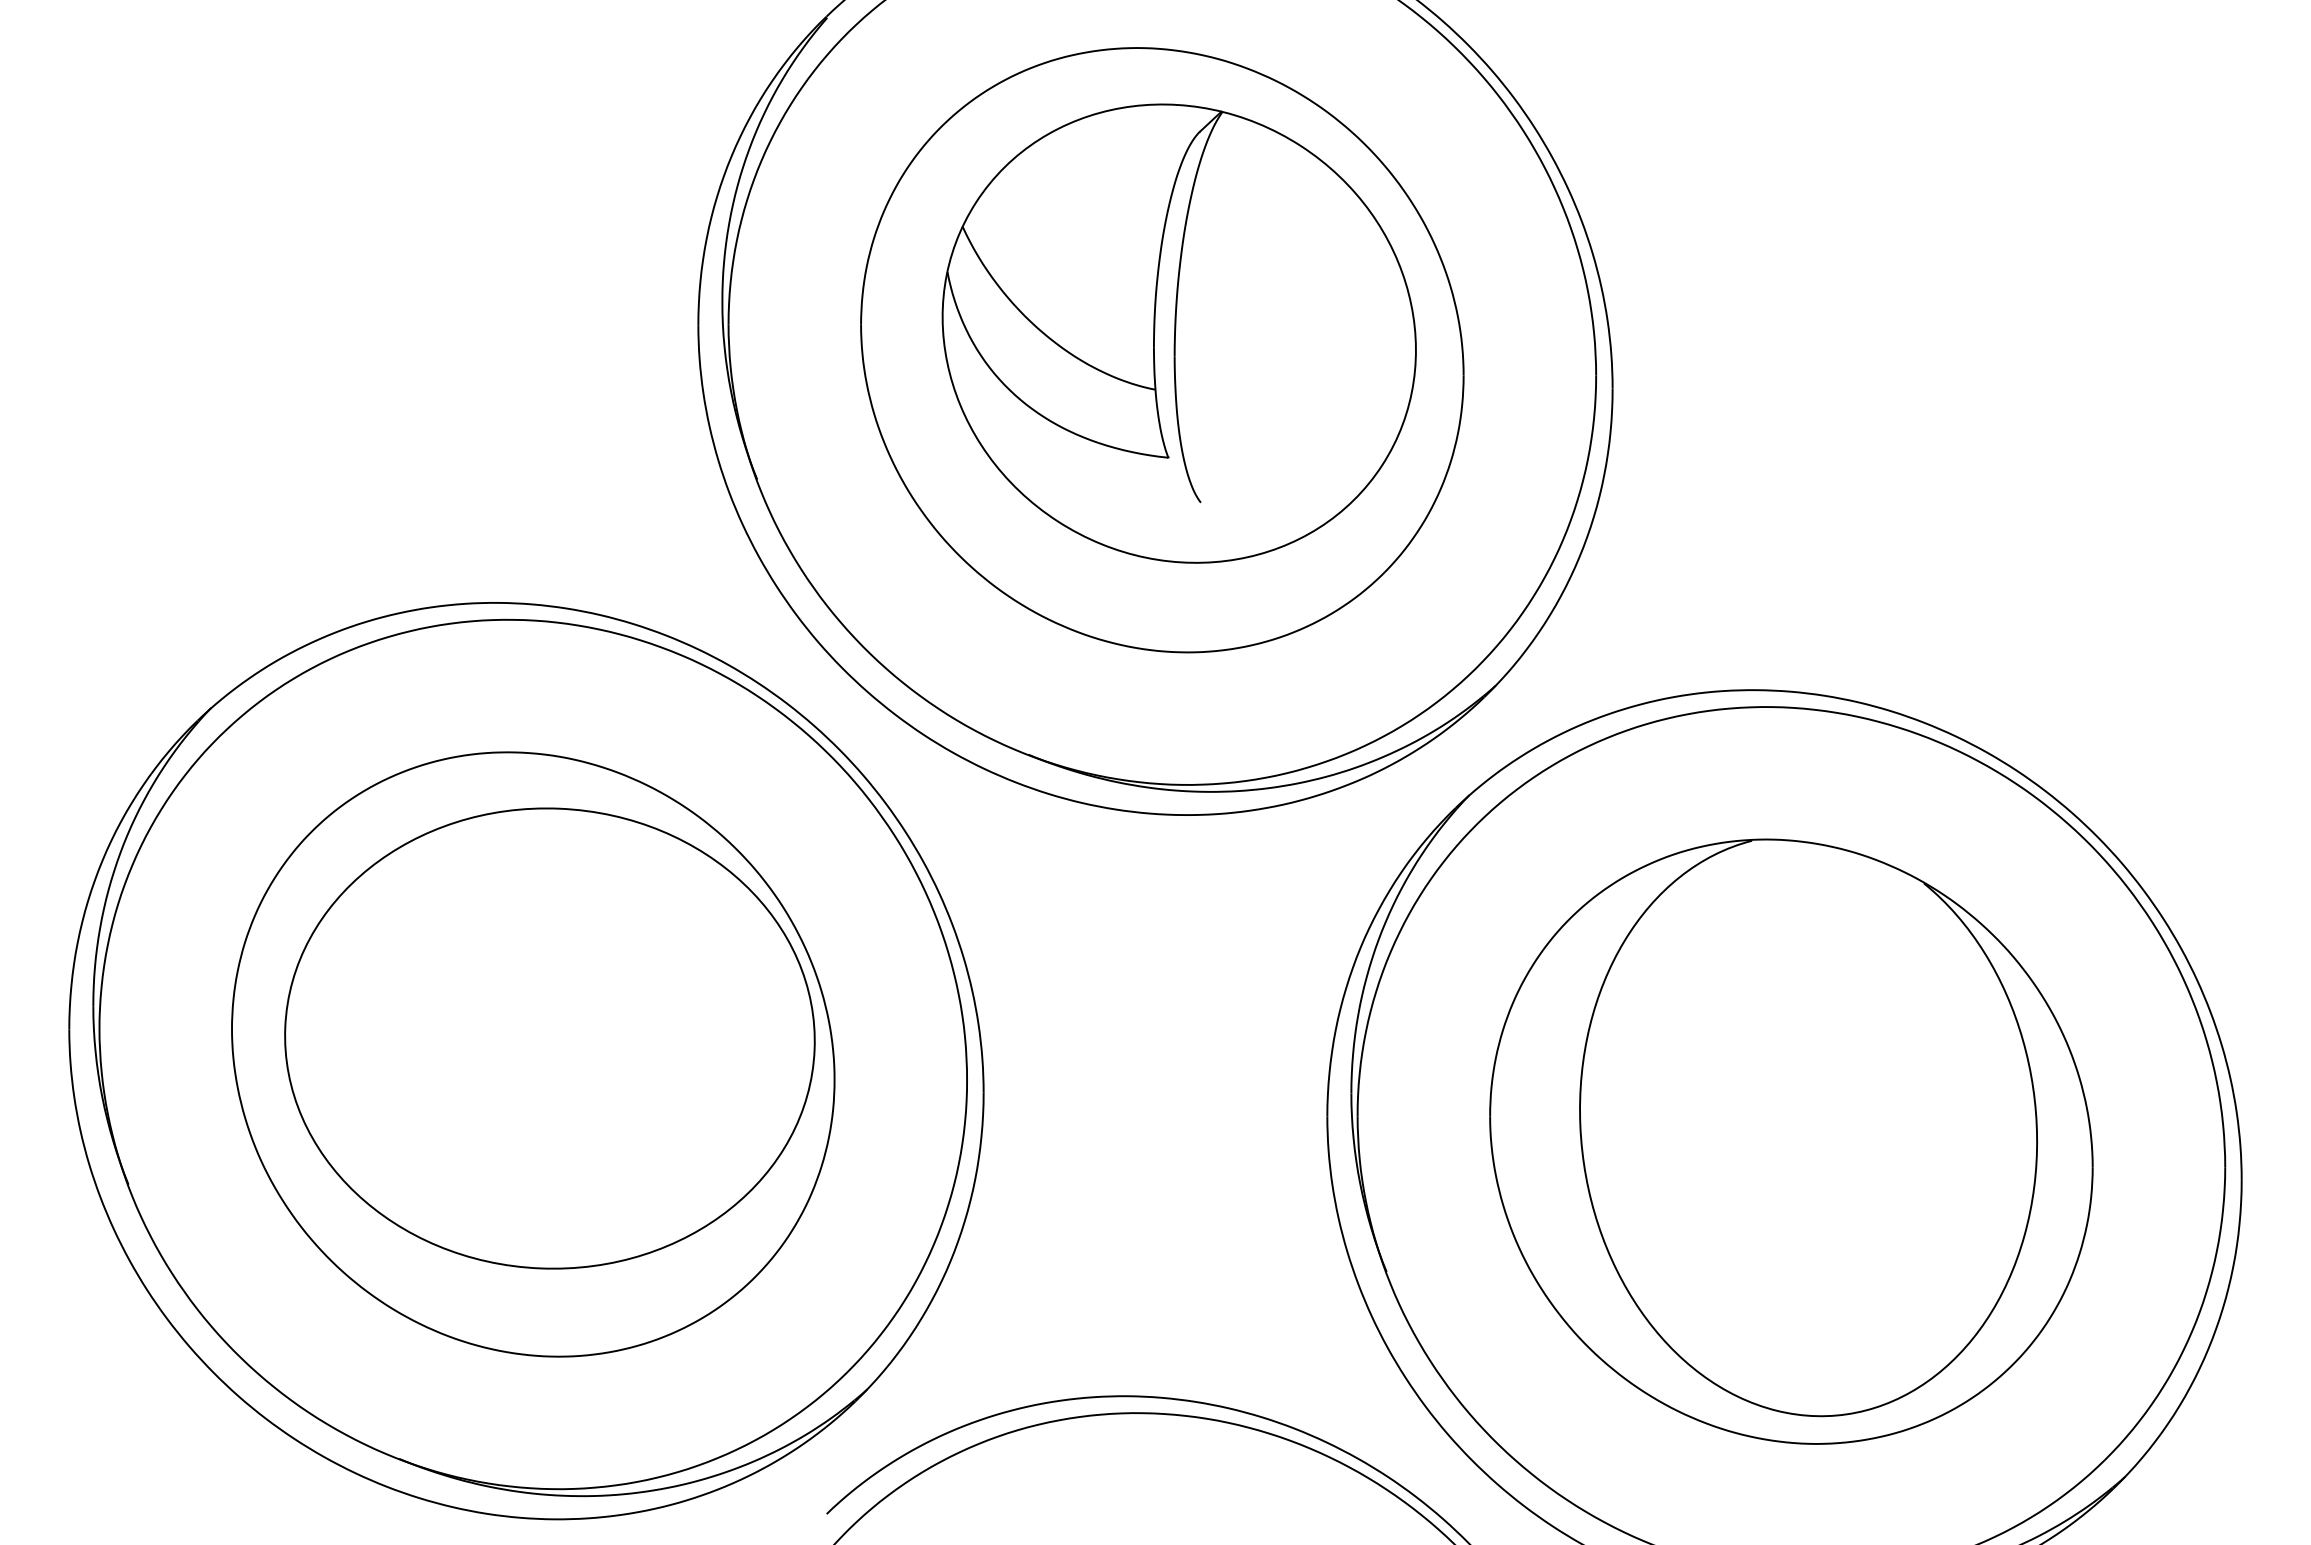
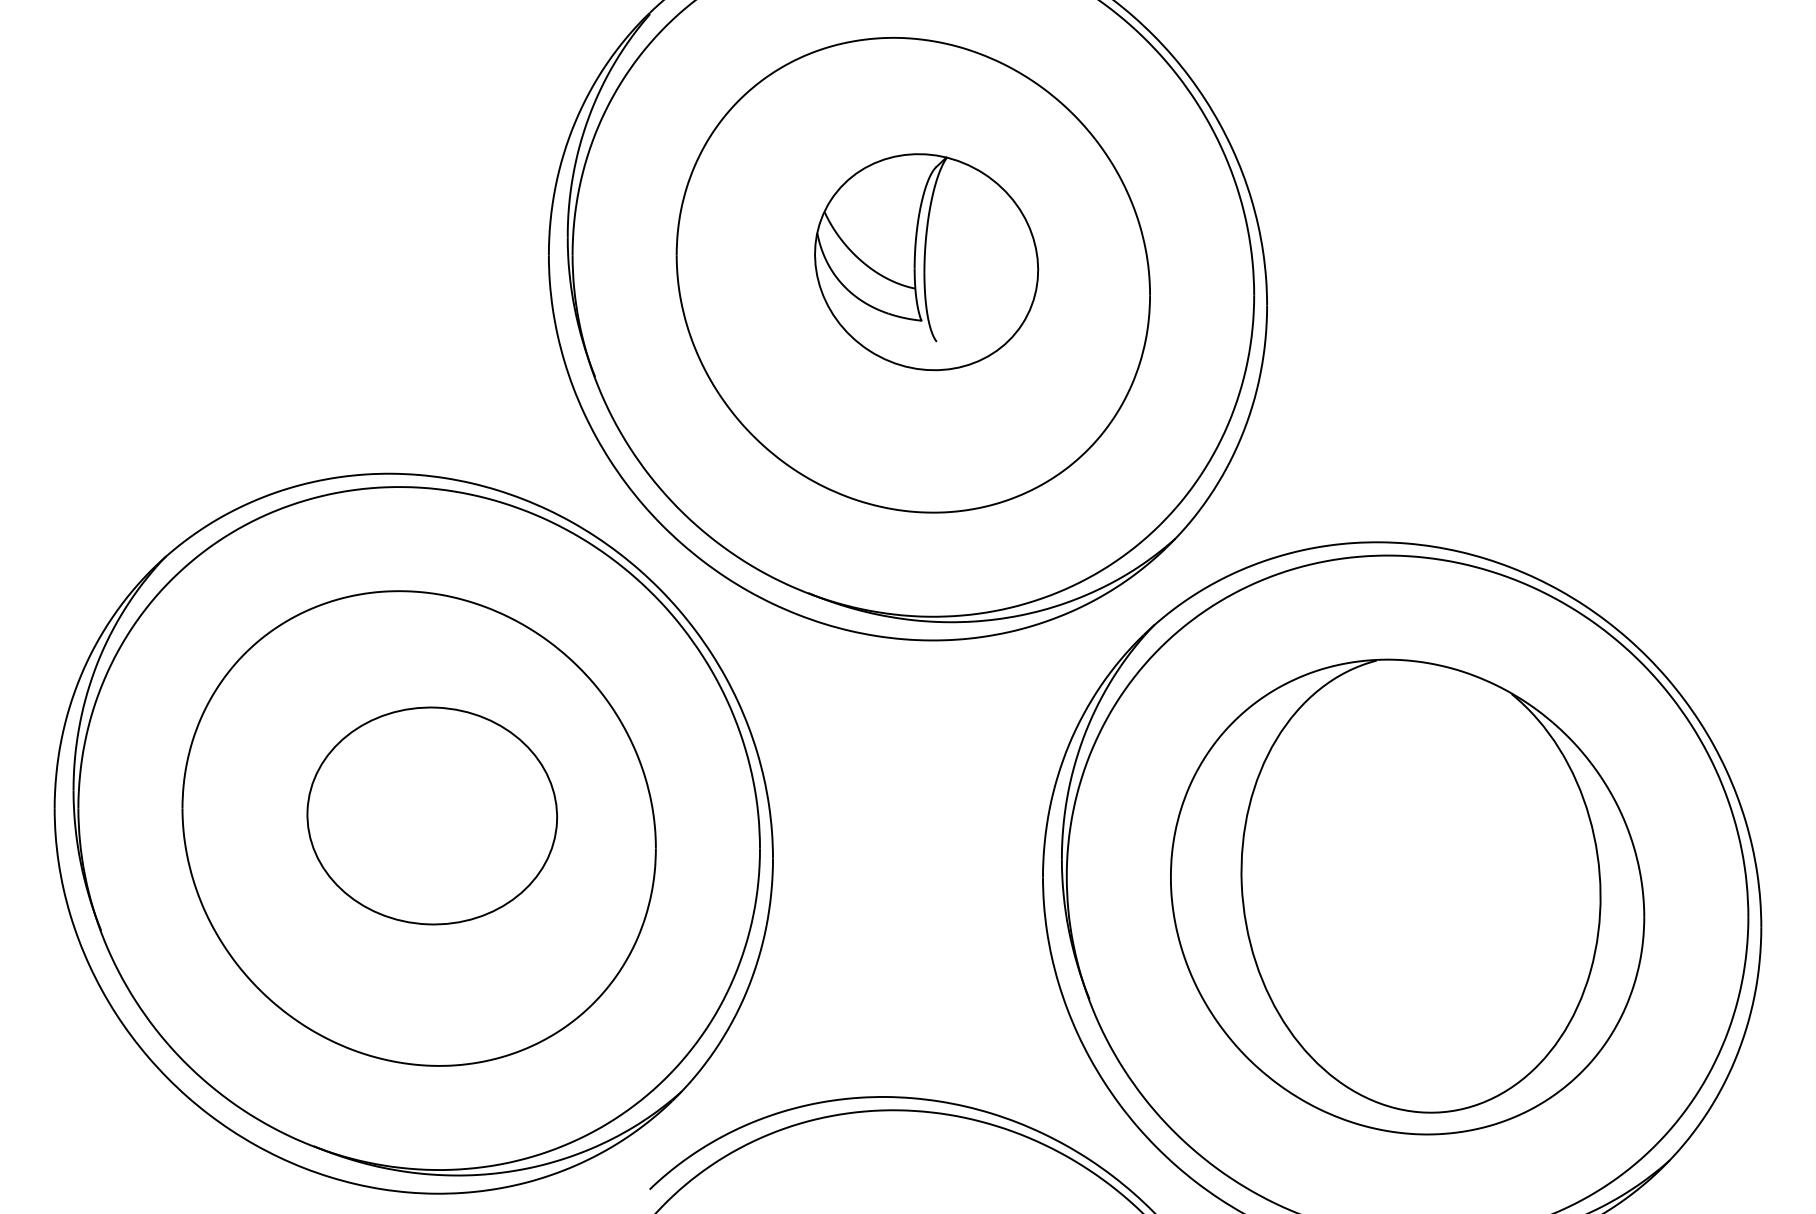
part: (1178, 333) -> (926, 262), size x0.6
part: (549, 1038) -> (431, 815), size x0.6

